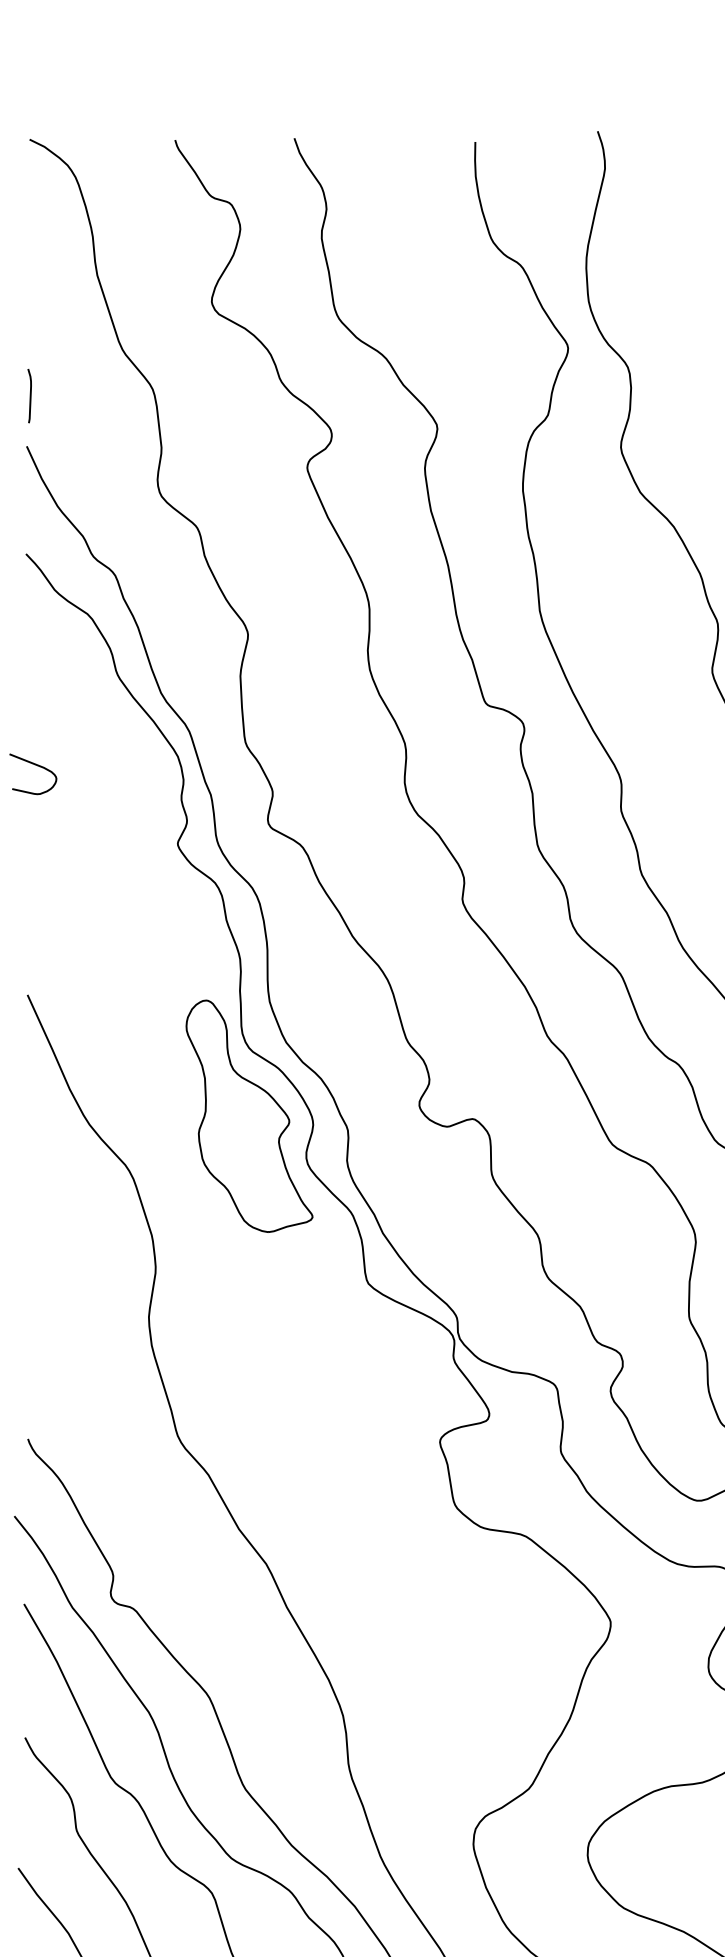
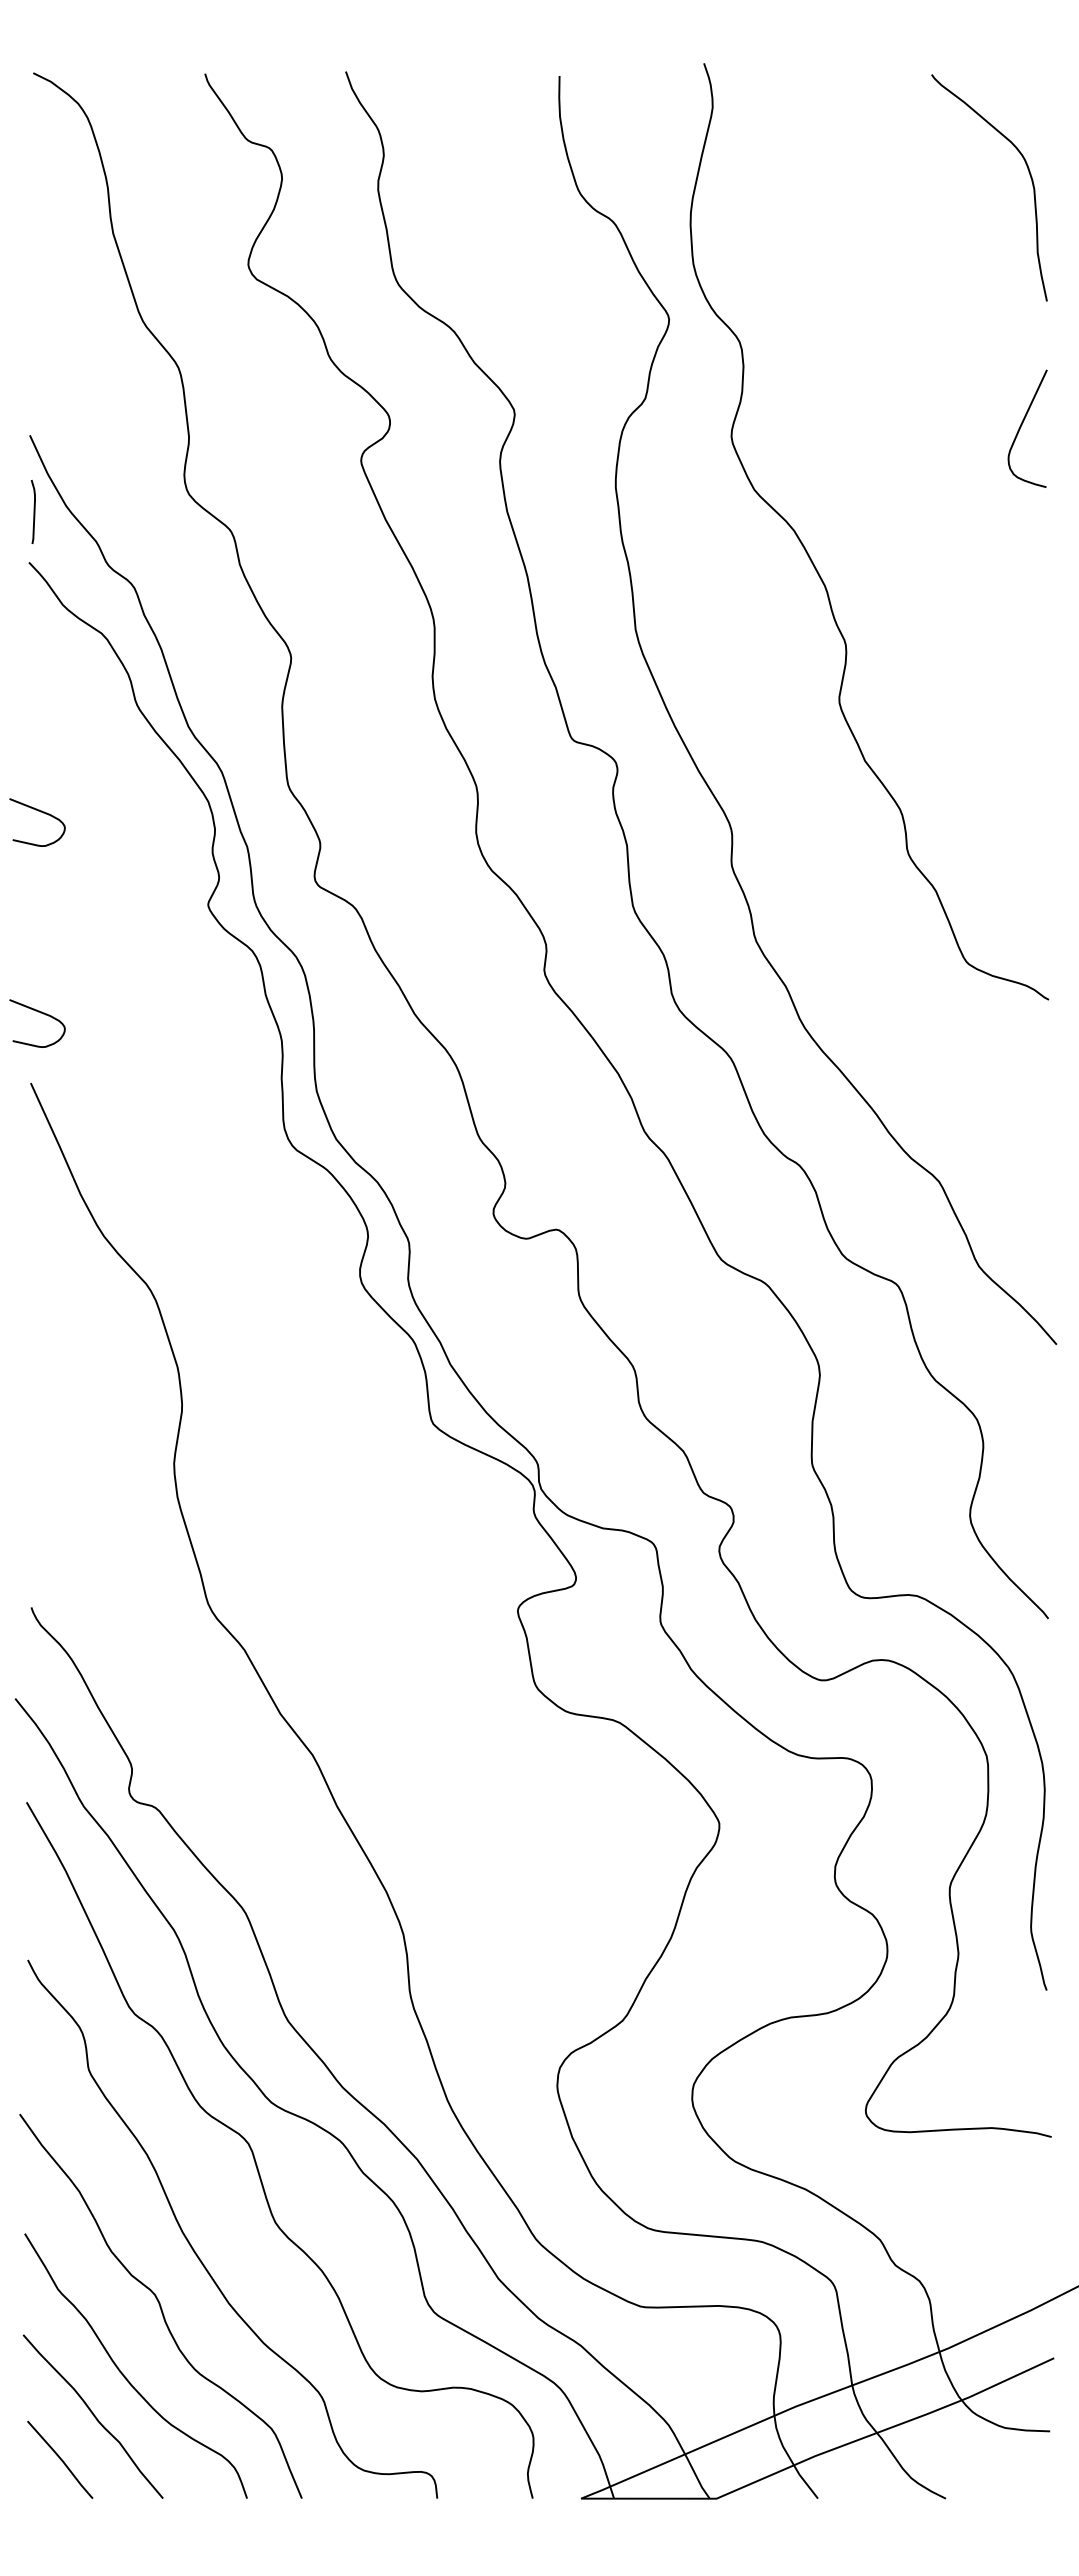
curve: (29, 395) -> (33, 511), moved
curve: (35, 935) -> (40, 1013), added
part: (249, 1116) -> (292, 1226), removed

